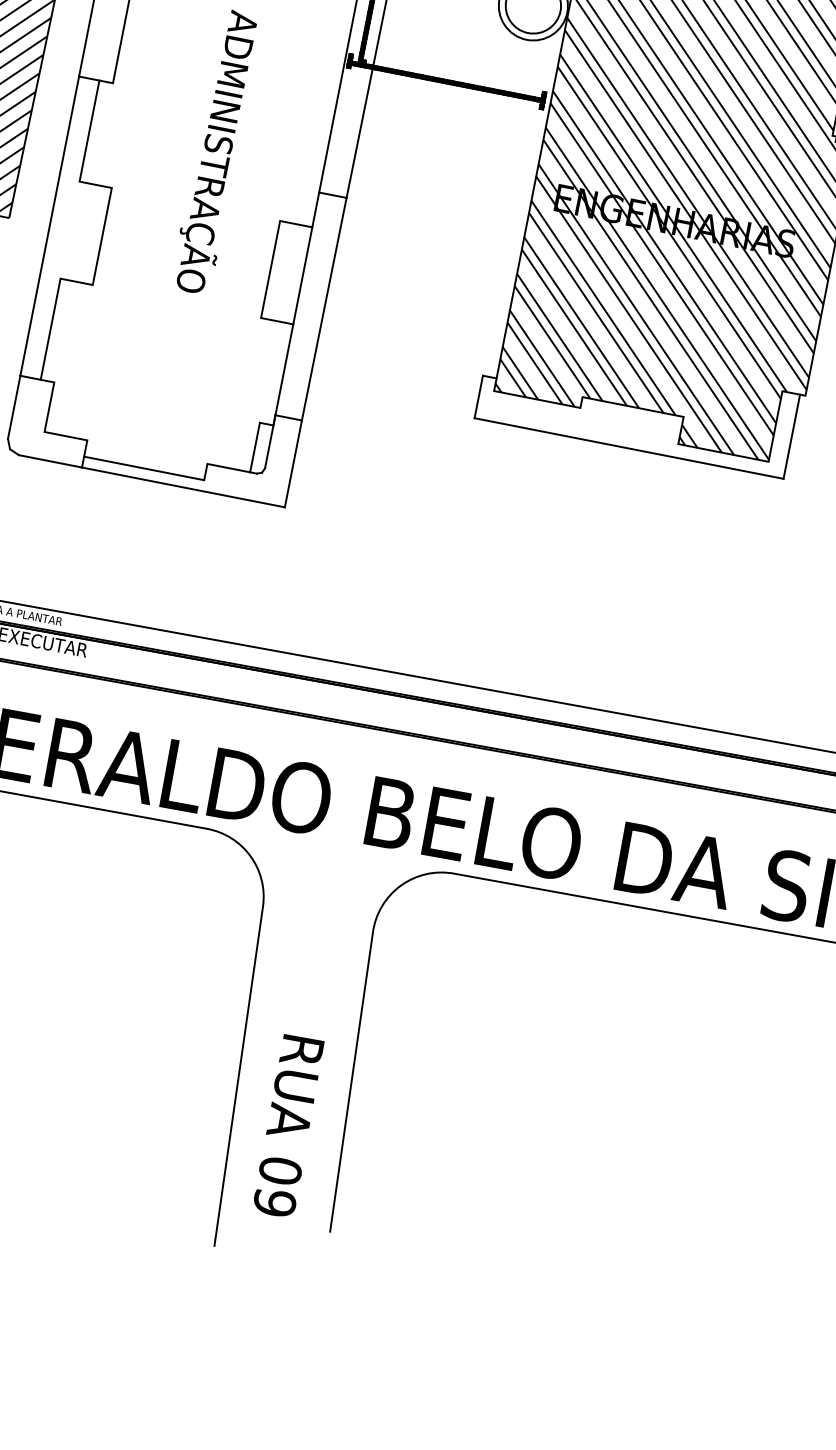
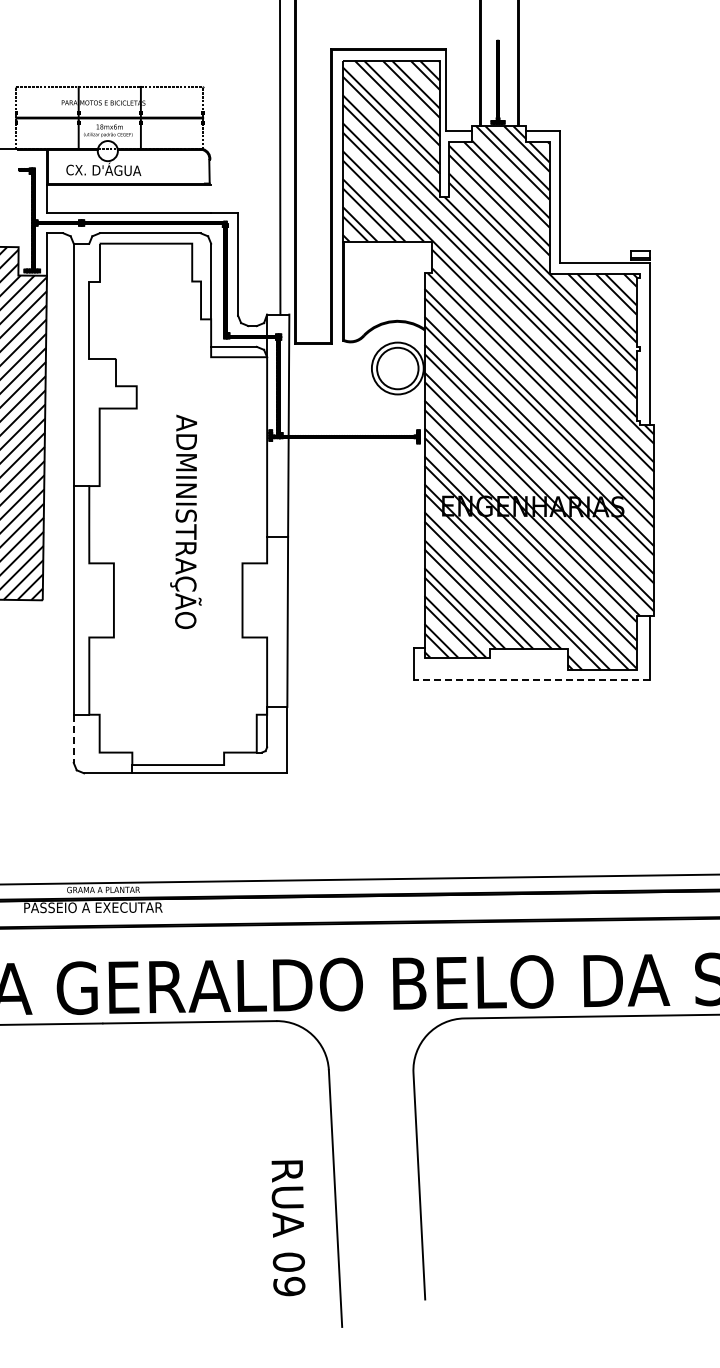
line: (303, 276) -> (267, 600), removed
line: (13, 408) -> (73, 739), solid -> dashed
line: (628, 448) -> (531, 680), solid -> dashed
text: (288, 1126) -> (288, 1228), moved

